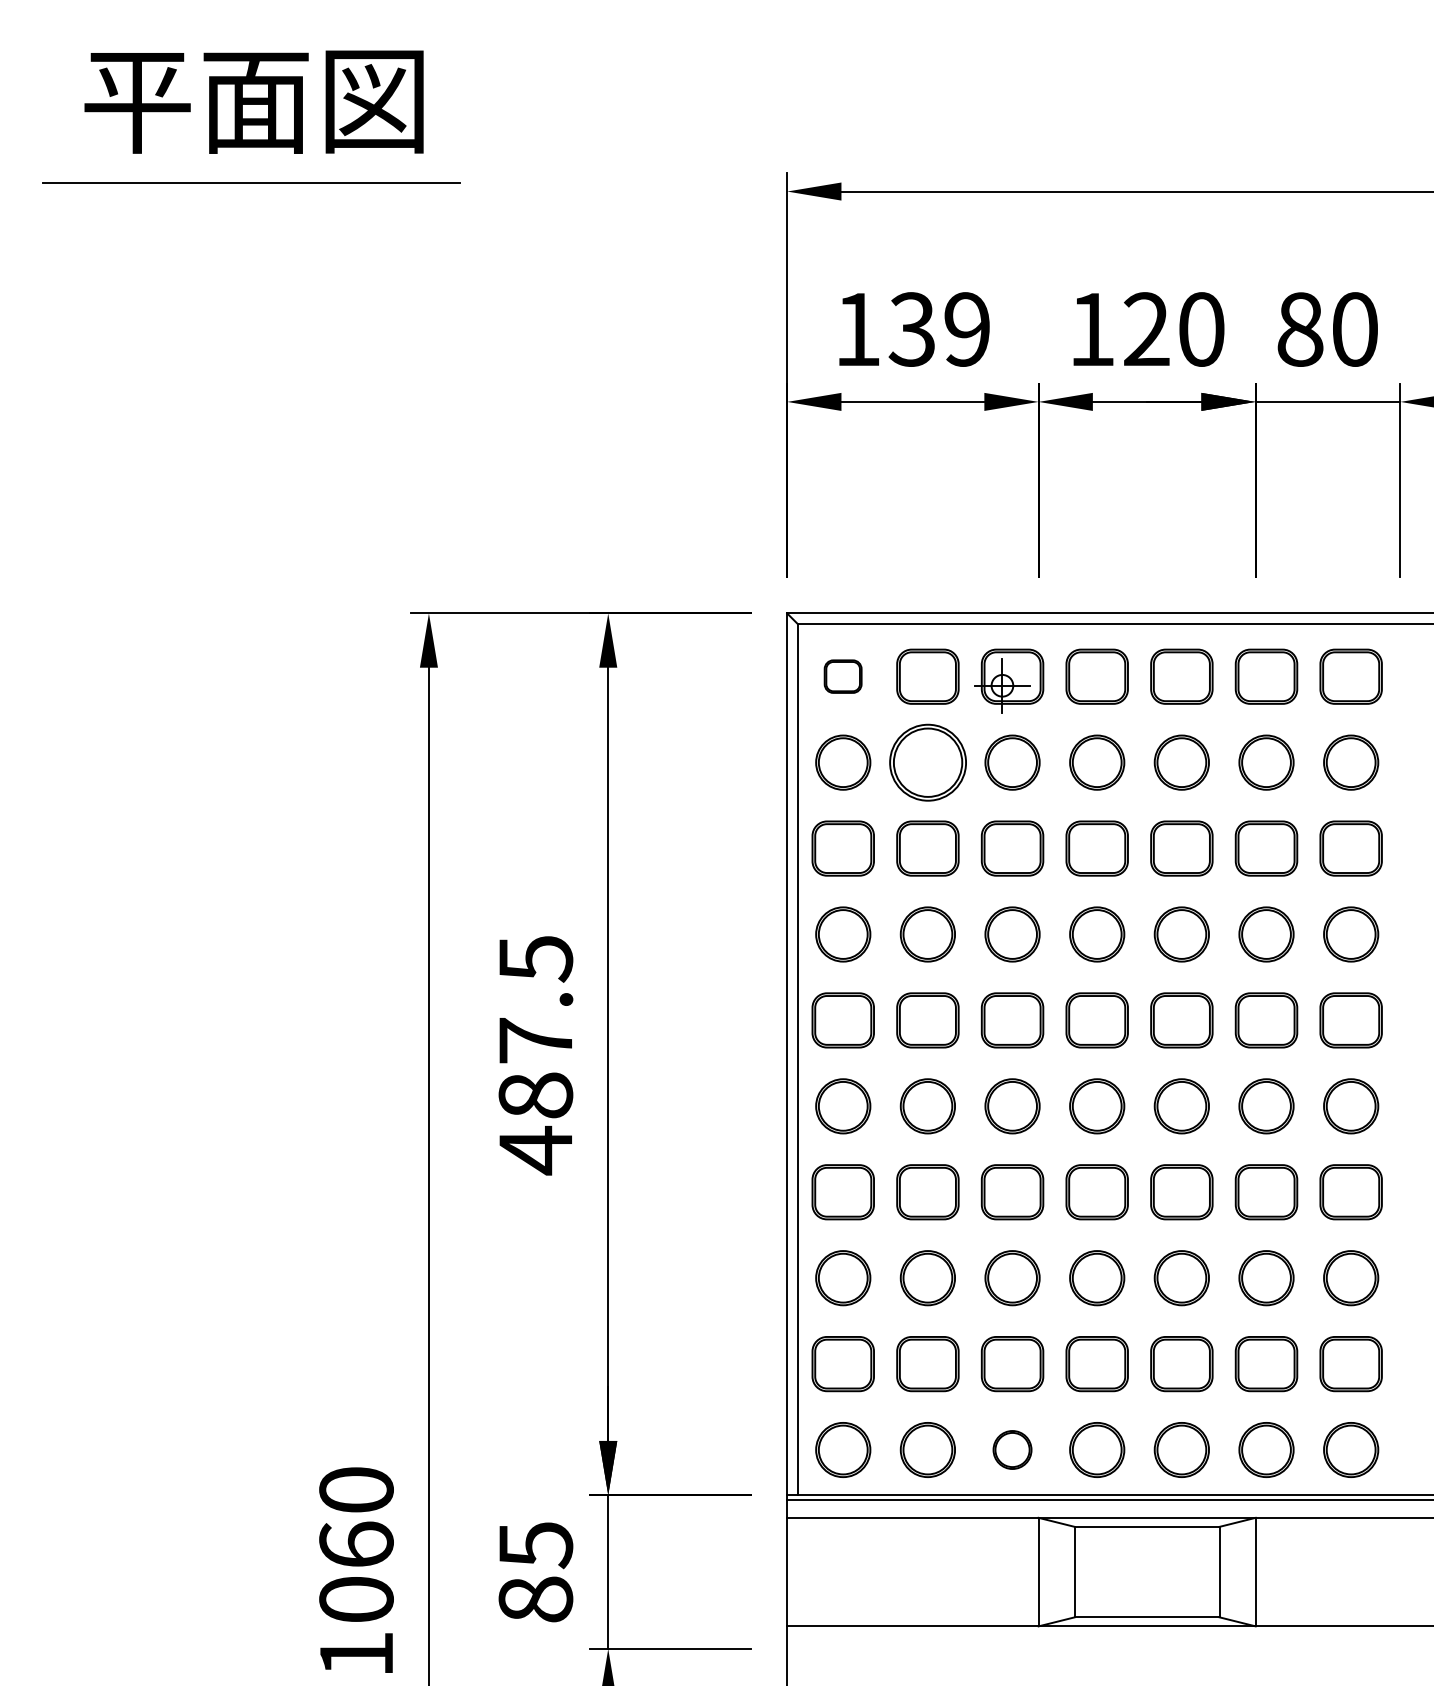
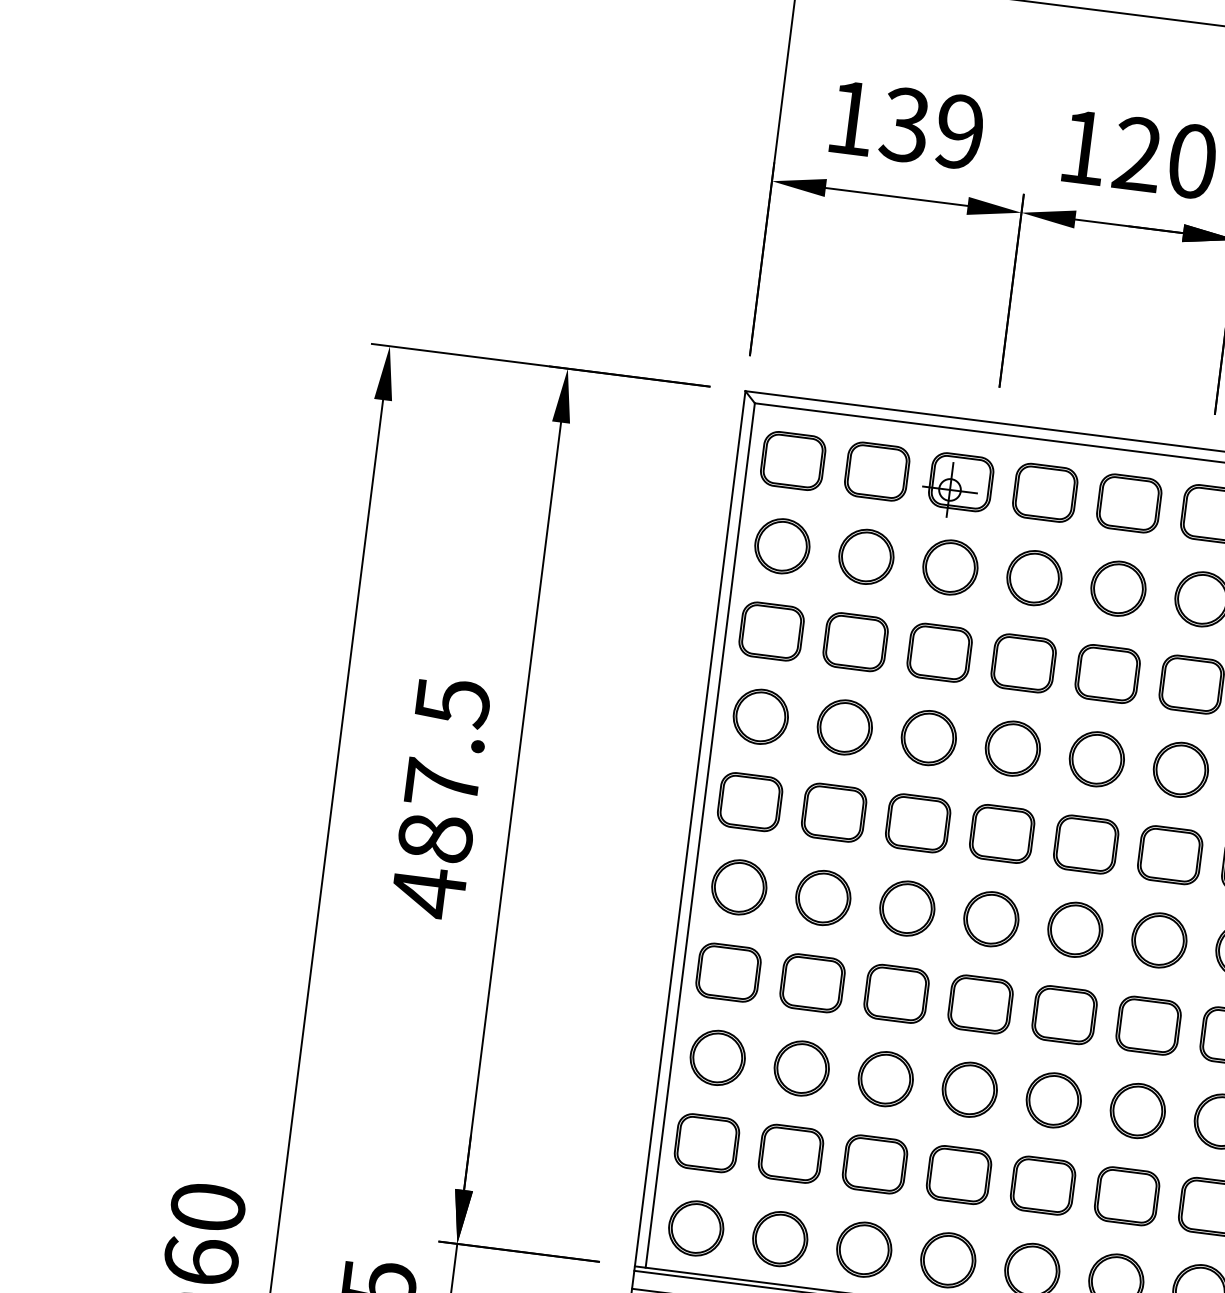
part: (842, 676) -> (792, 460), size x1.67
part: (927, 762) -> (866, 556), size x0.71
part: (1012, 1449) -> (864, 1249), size x1.43

